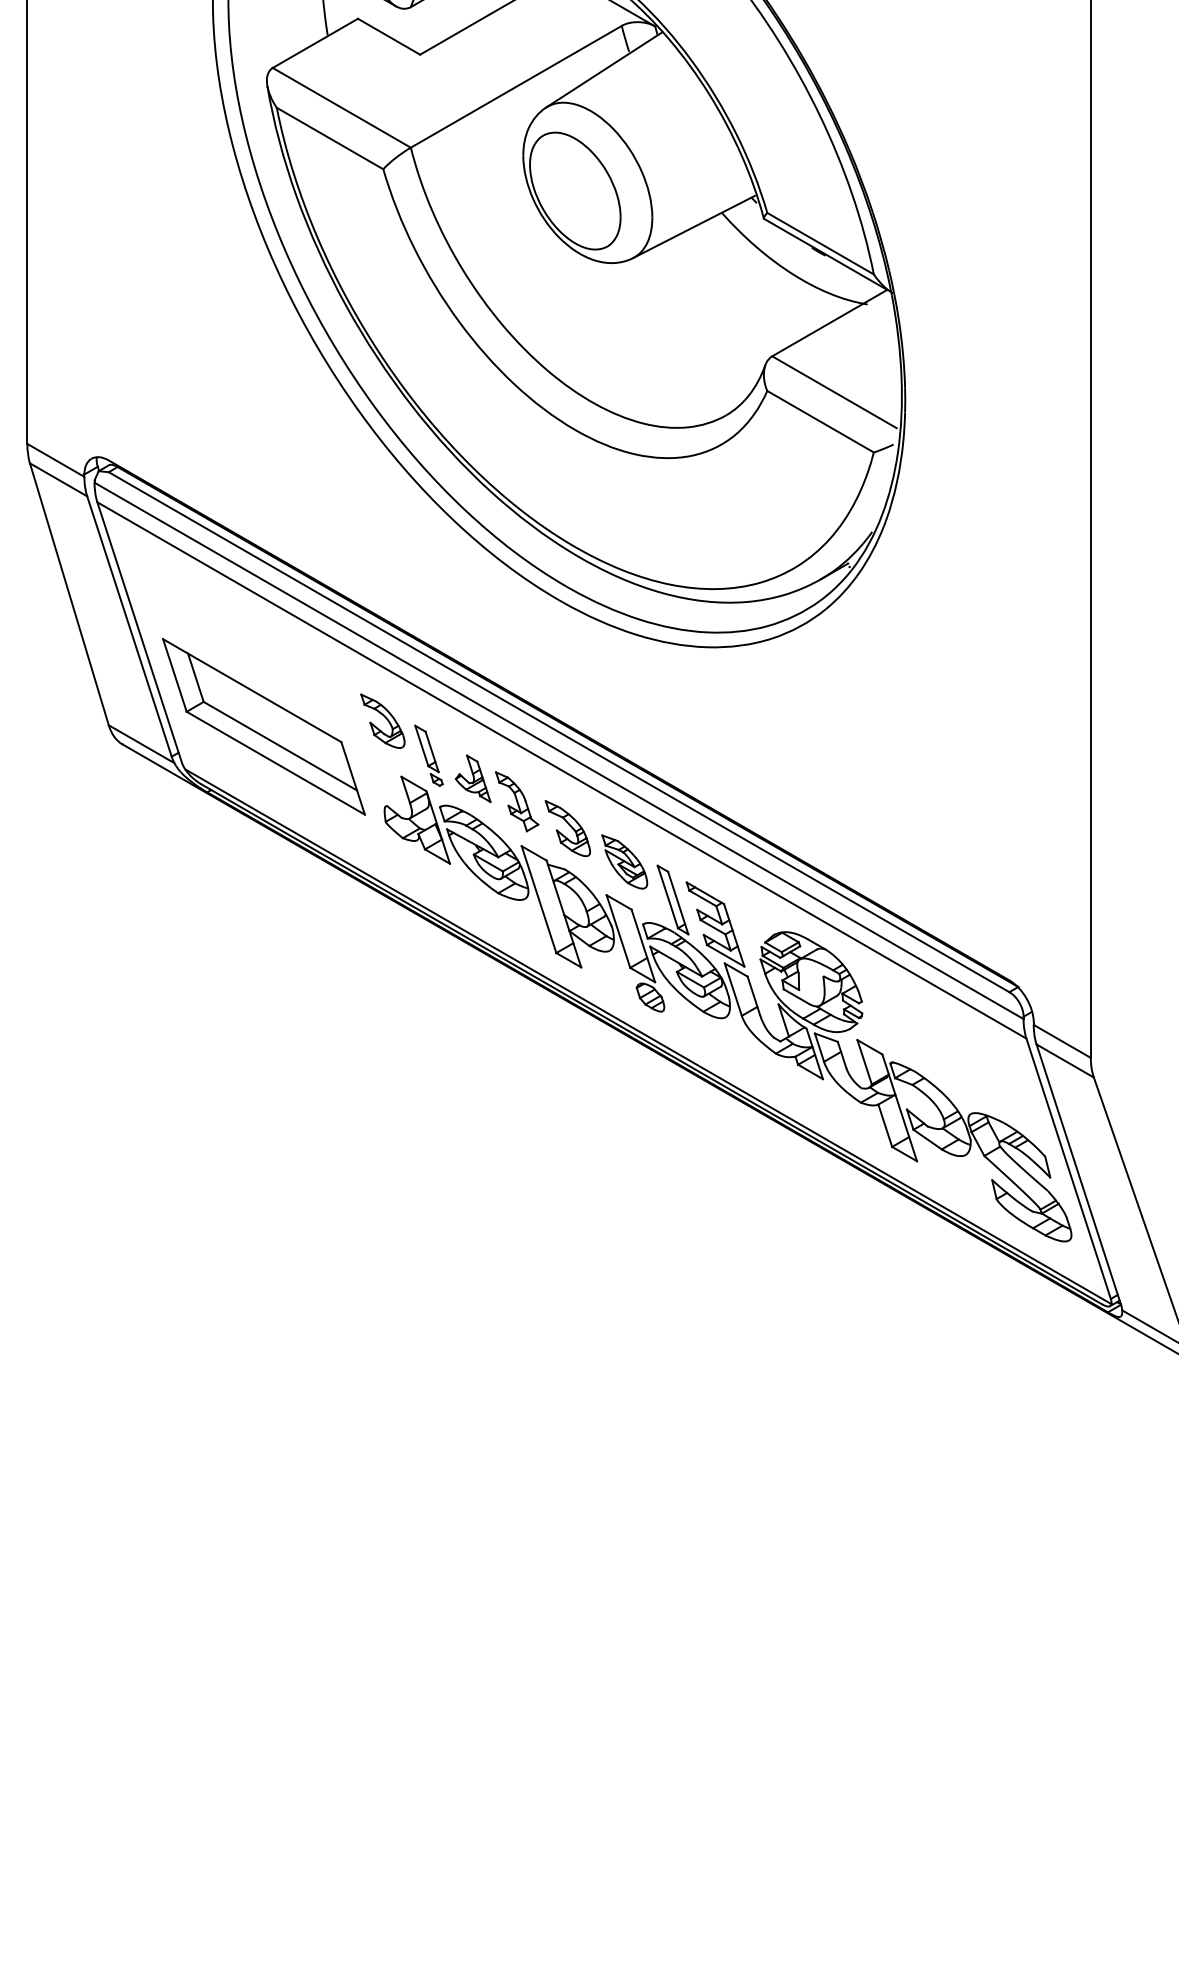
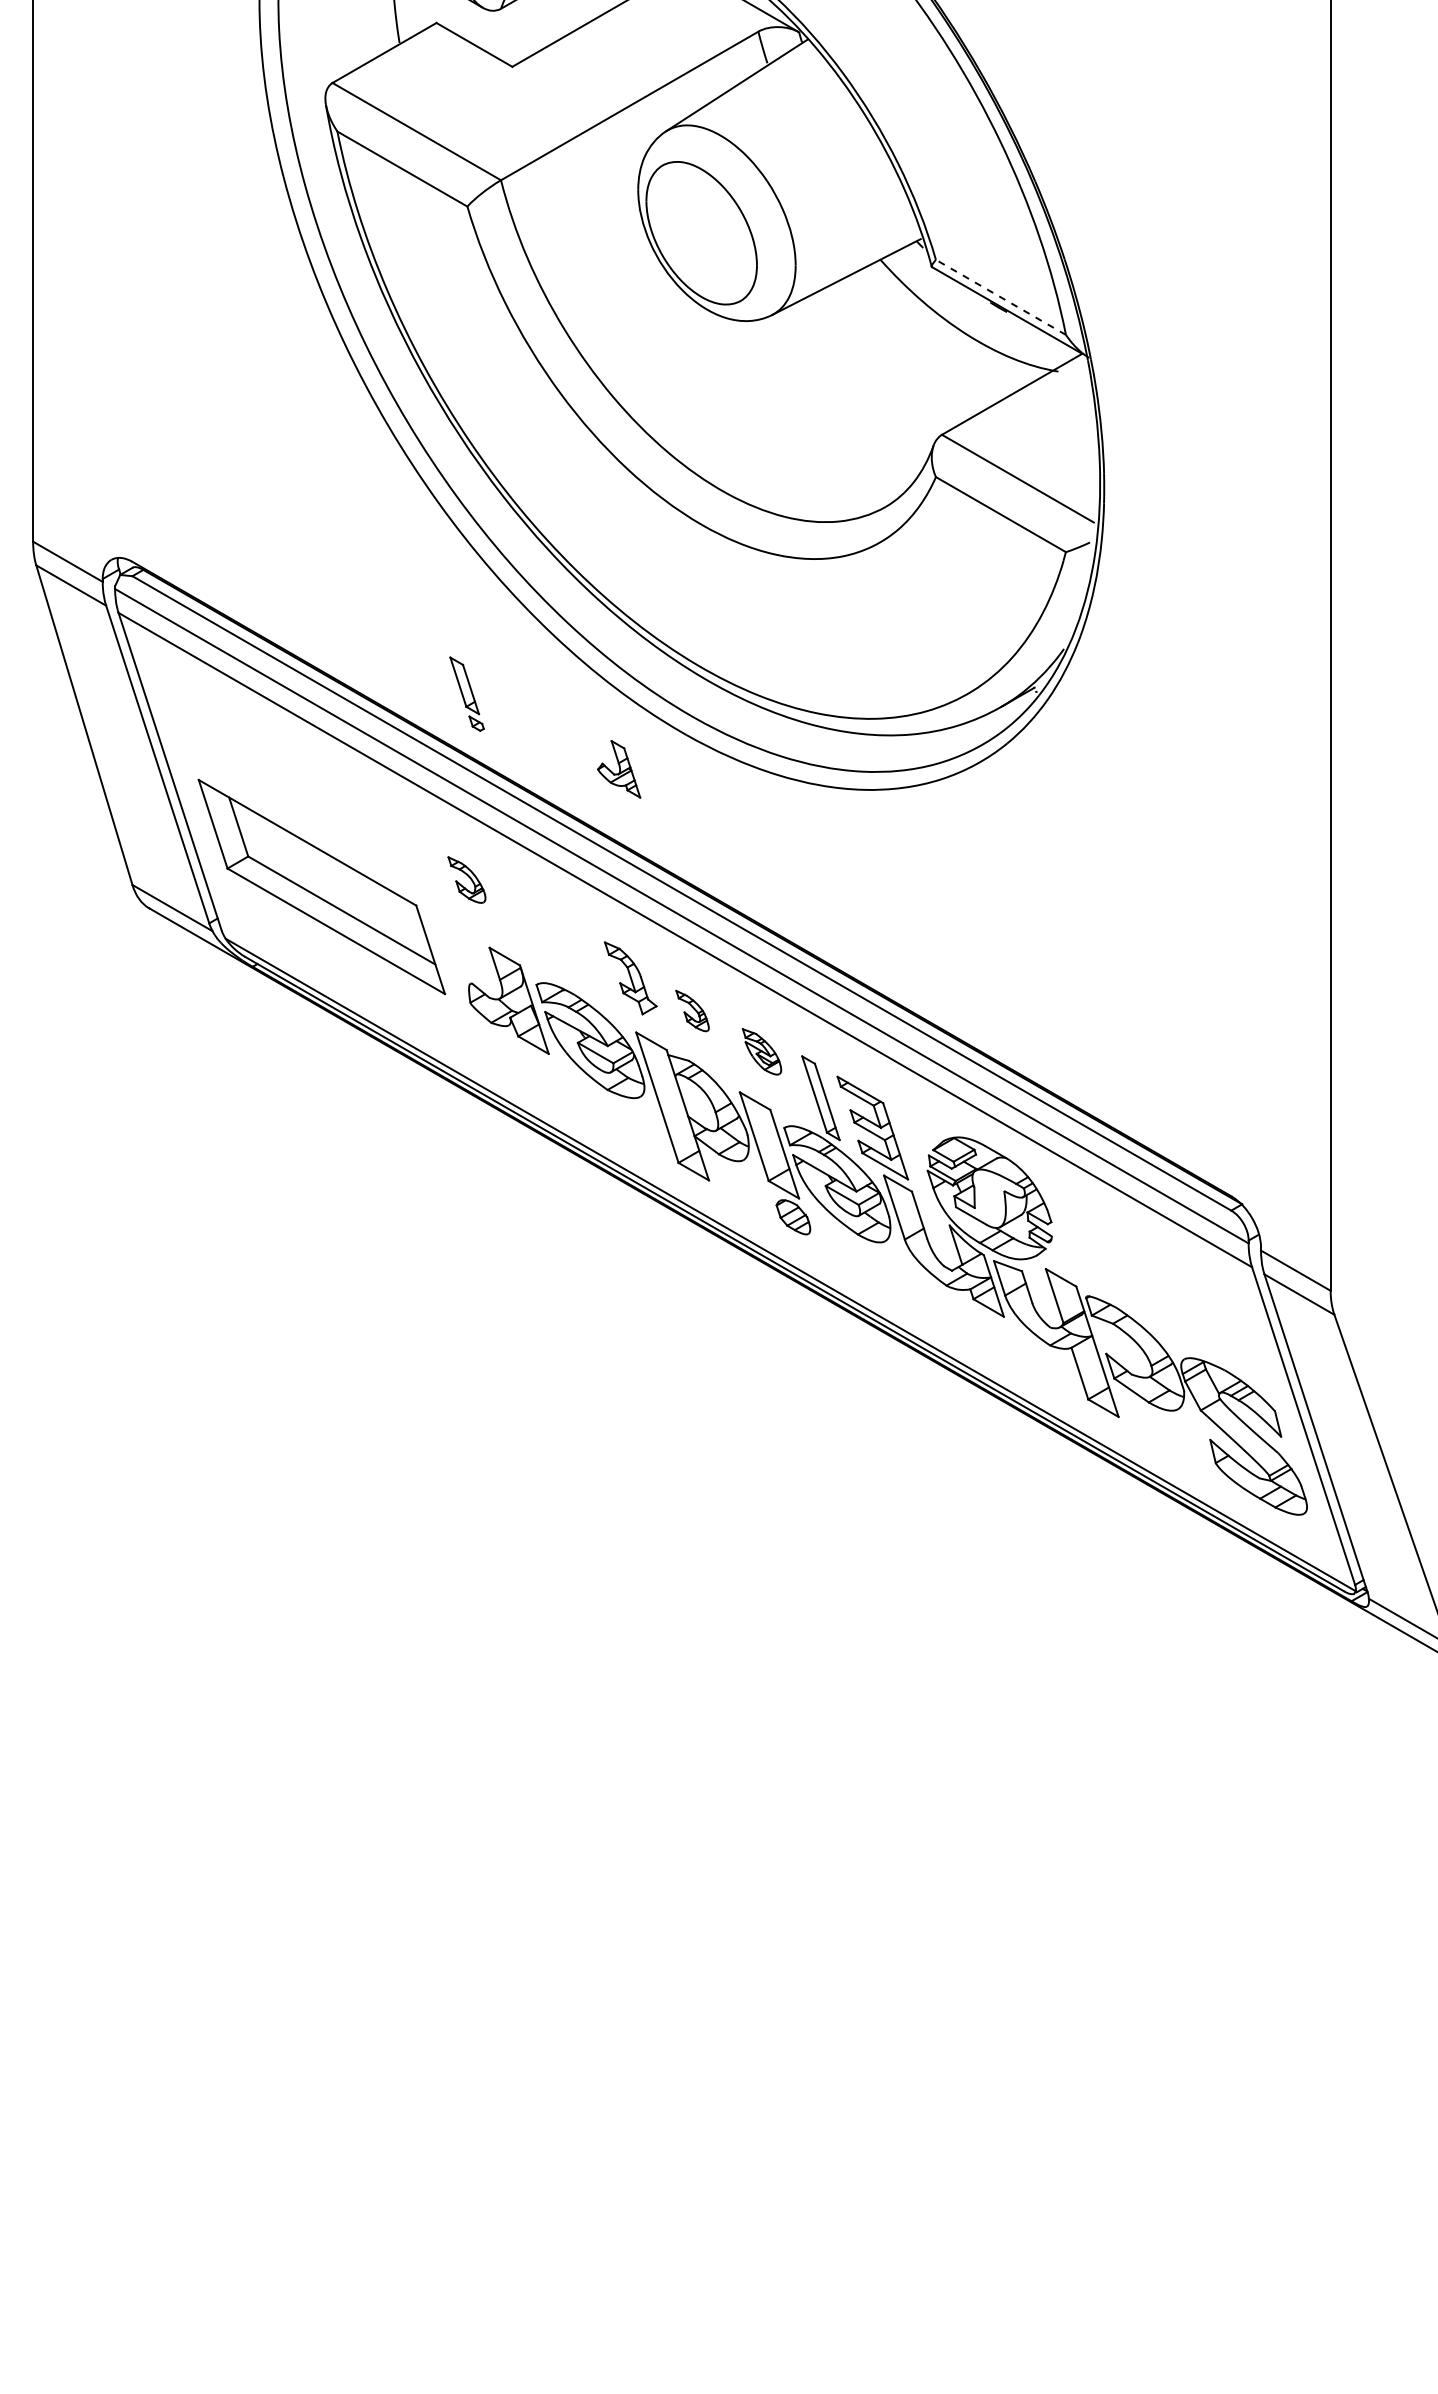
line: (820, 243) -> (1000, 297), solid -> dashed
part: (382, 720) -> (466, 879), size x0.7
part: (428, 755) -> (466, 693), moved
part: (473, 778) -> (619, 769), moved
part: (567, 828) -> (692, 1010), size x0.6
part: (624, 861) -> (761, 1051), size x0.7

